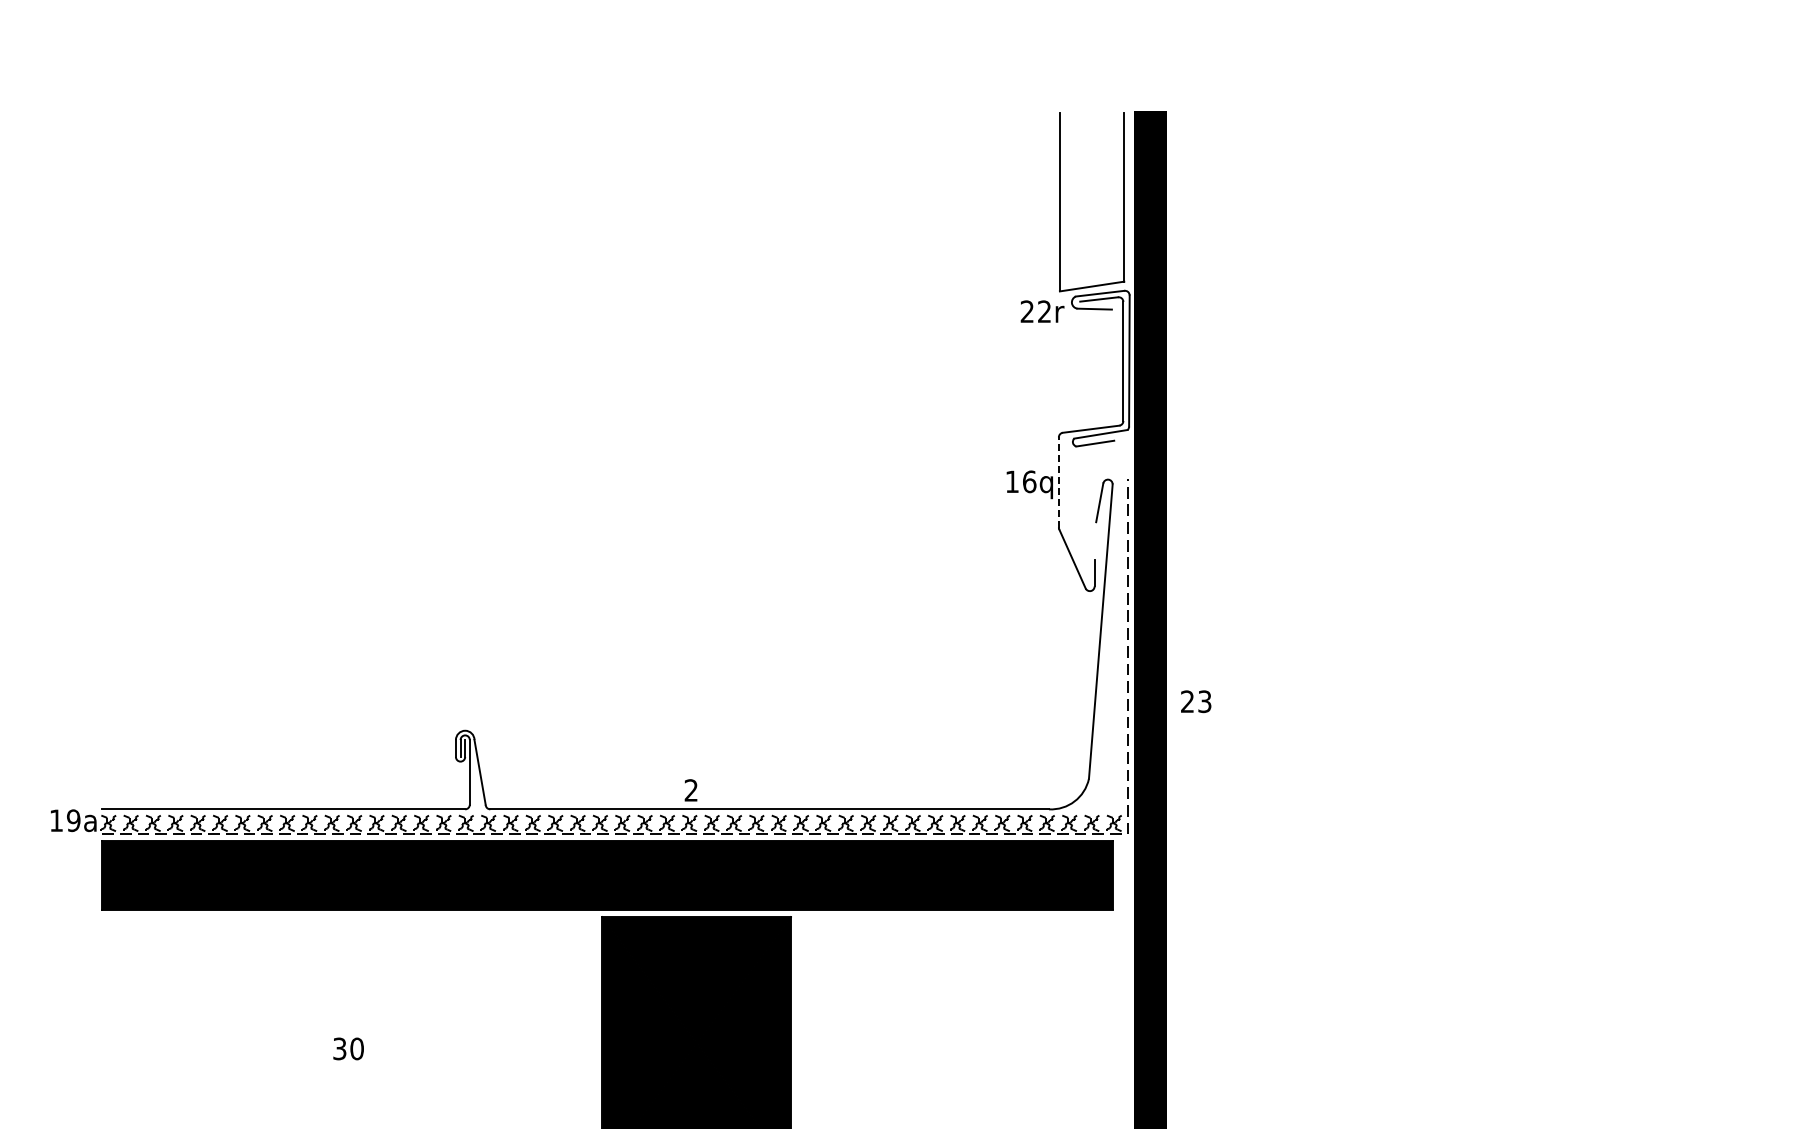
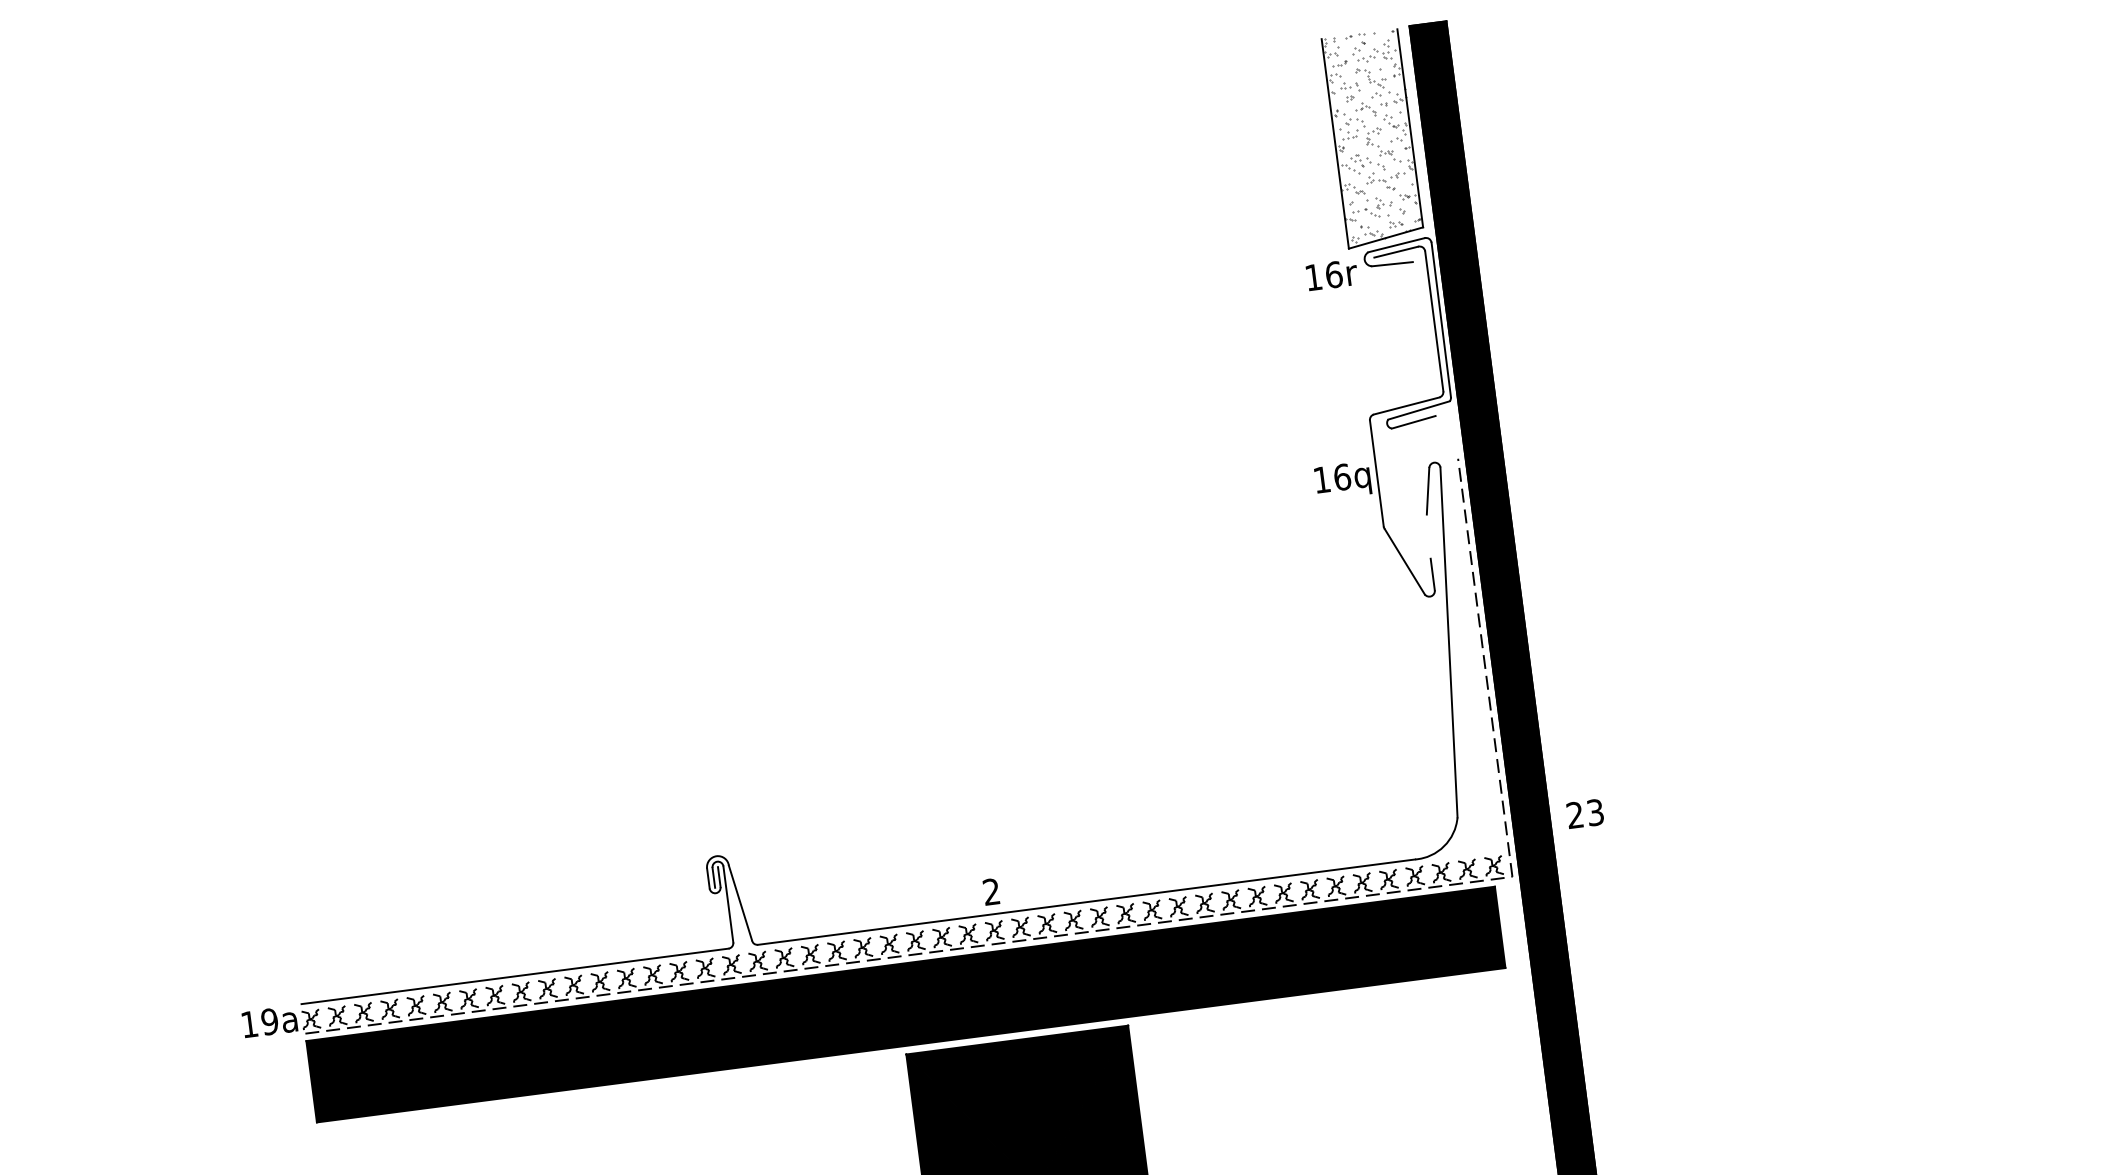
hatch: (1092, 199) -> (1373, 135), added
text: (1035, 311) -> (1323, 276), 22r -> 16r
line: (1058, 481) -> (1376, 472), dashed -> solid
text: (1196, 701) -> (1585, 813), moved

